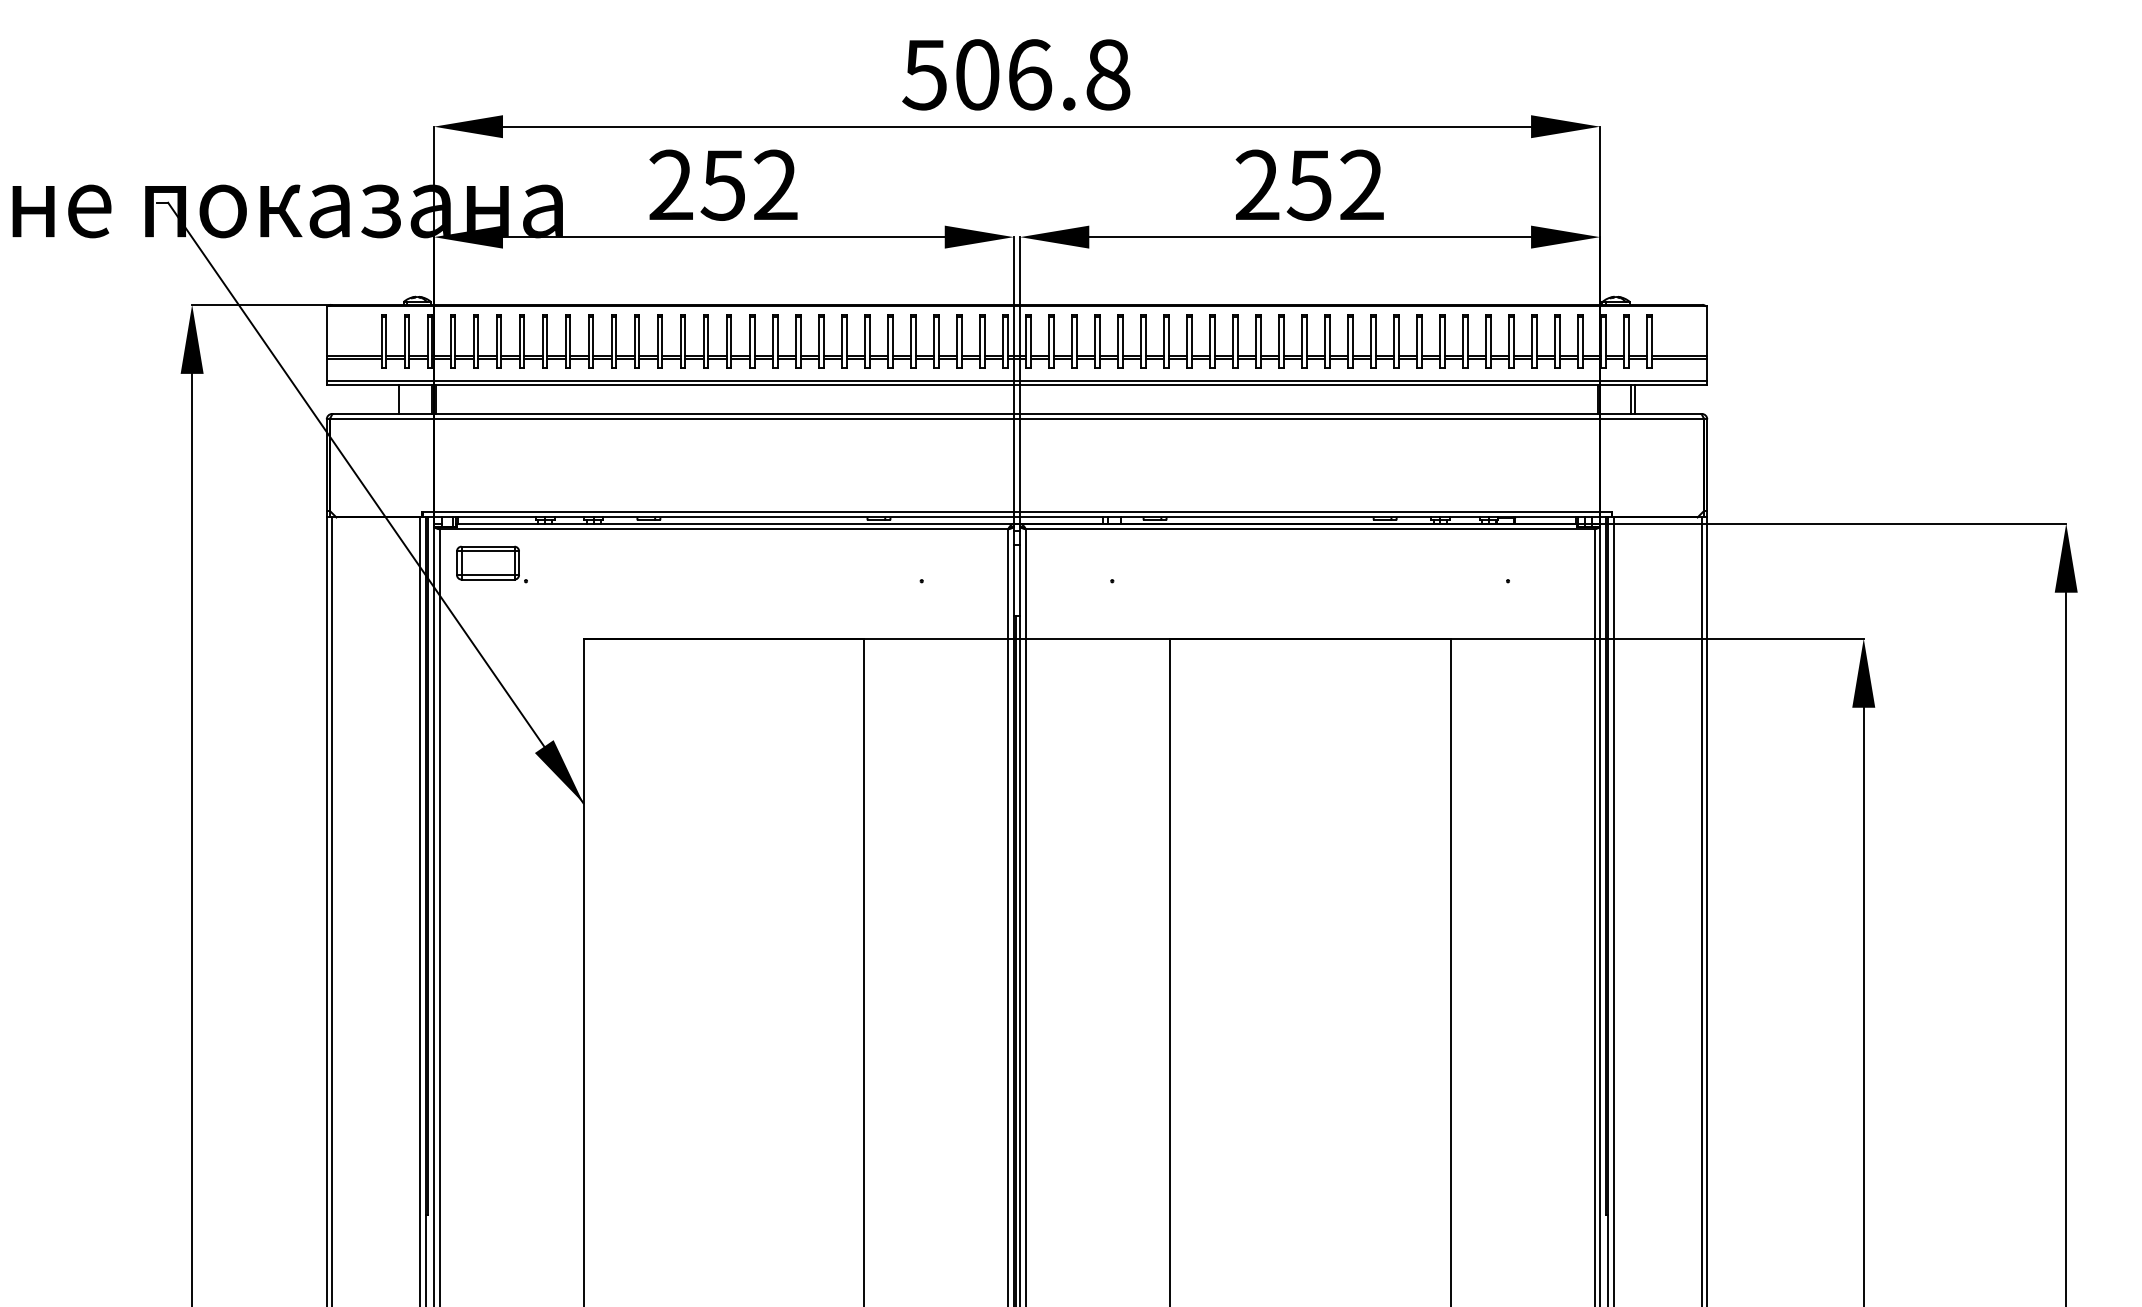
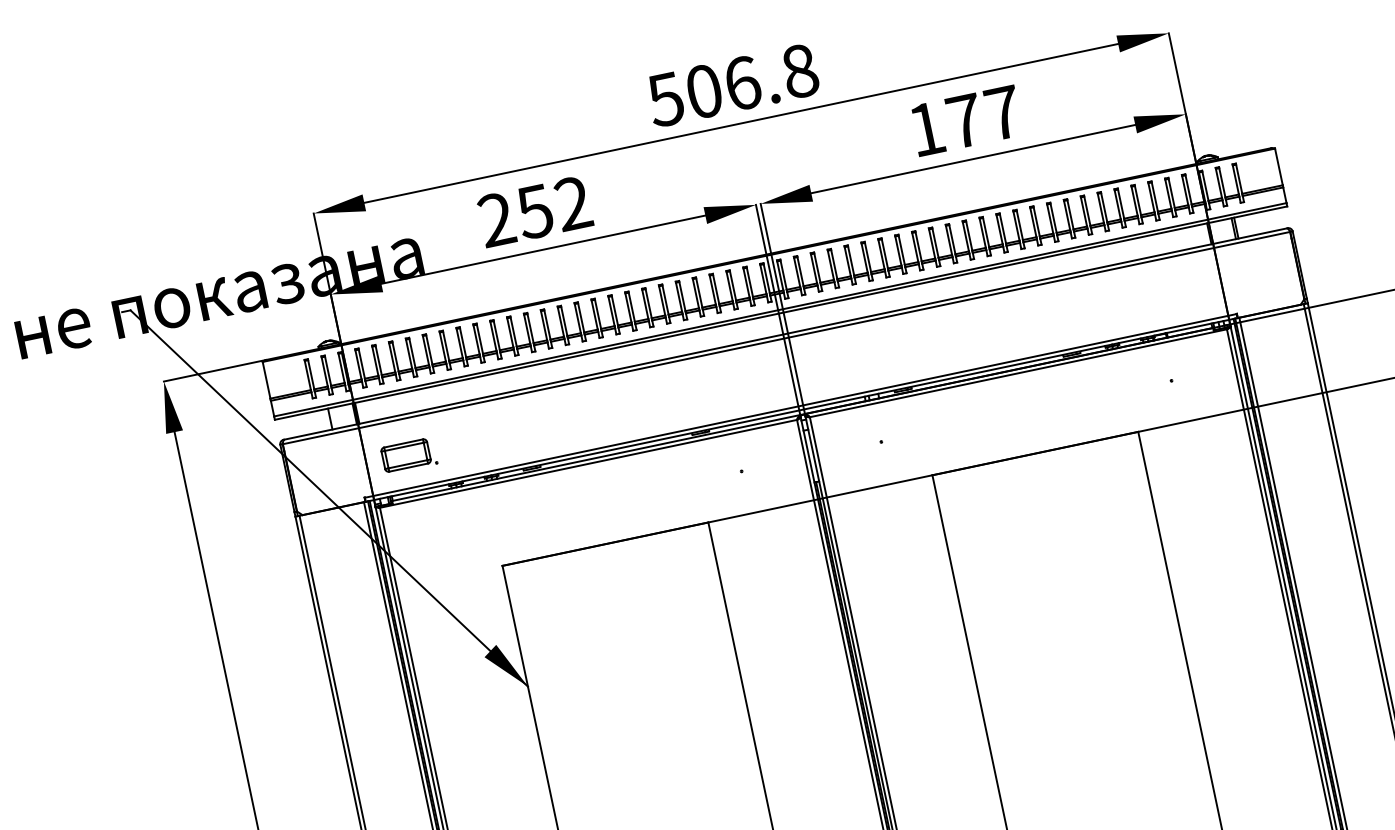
text: (1309, 184) -> (964, 120), 252 -> 177
part: (491, 564) -> (408, 456), moved

